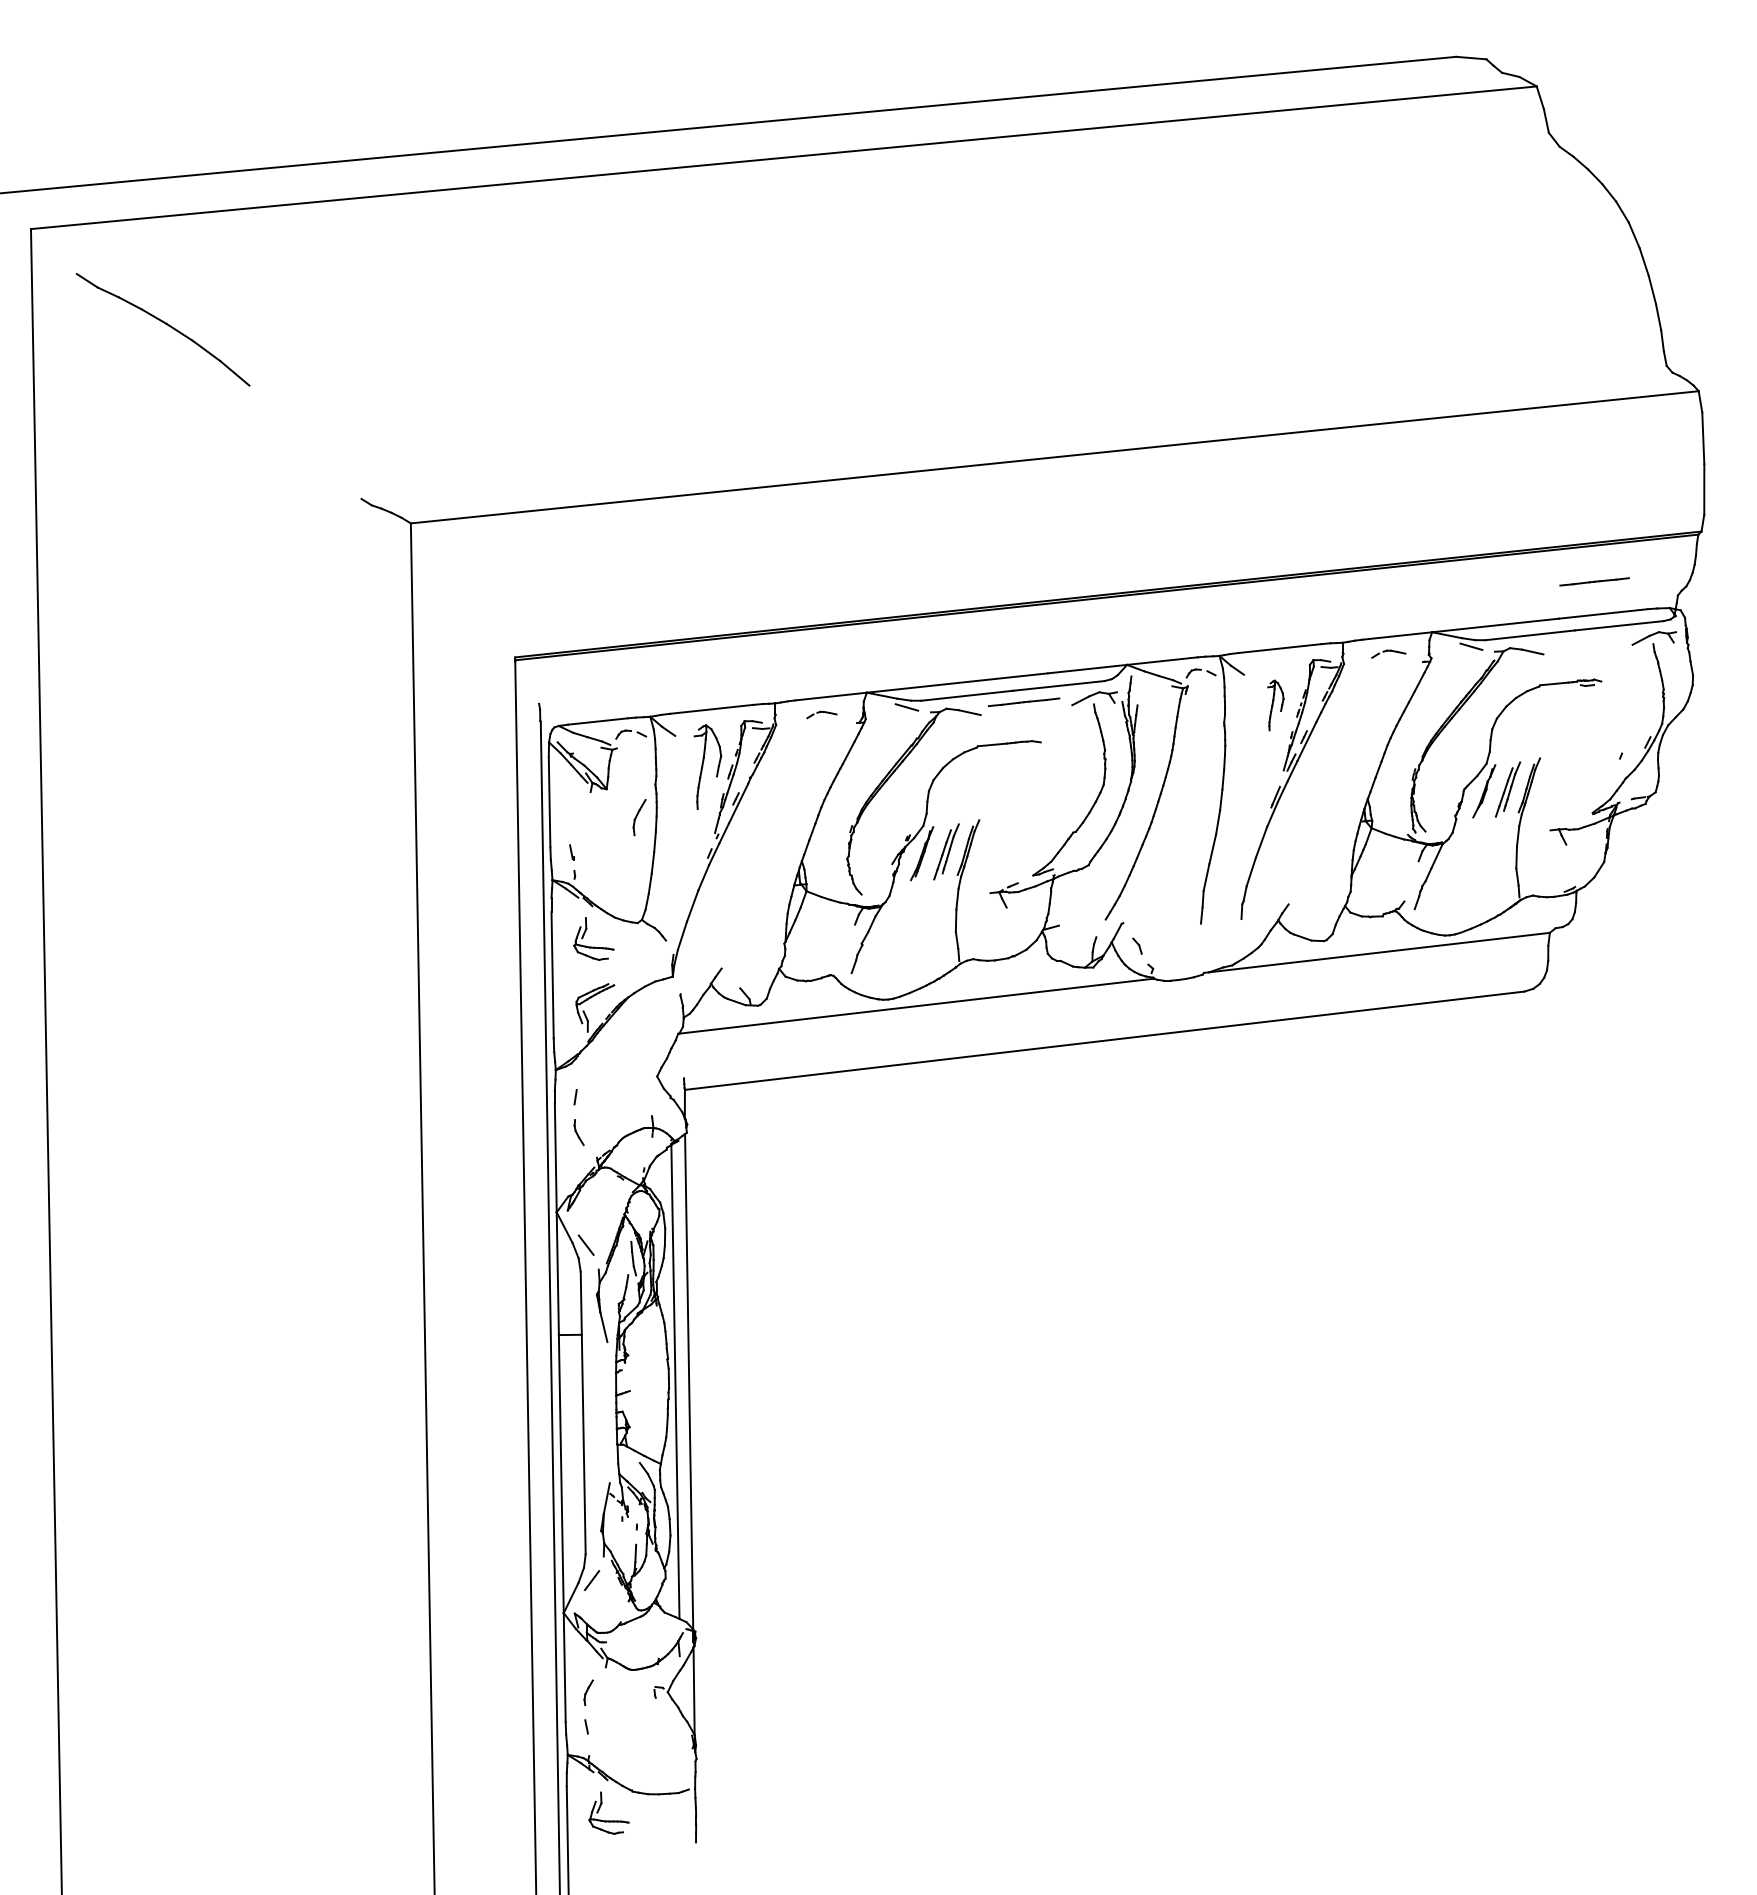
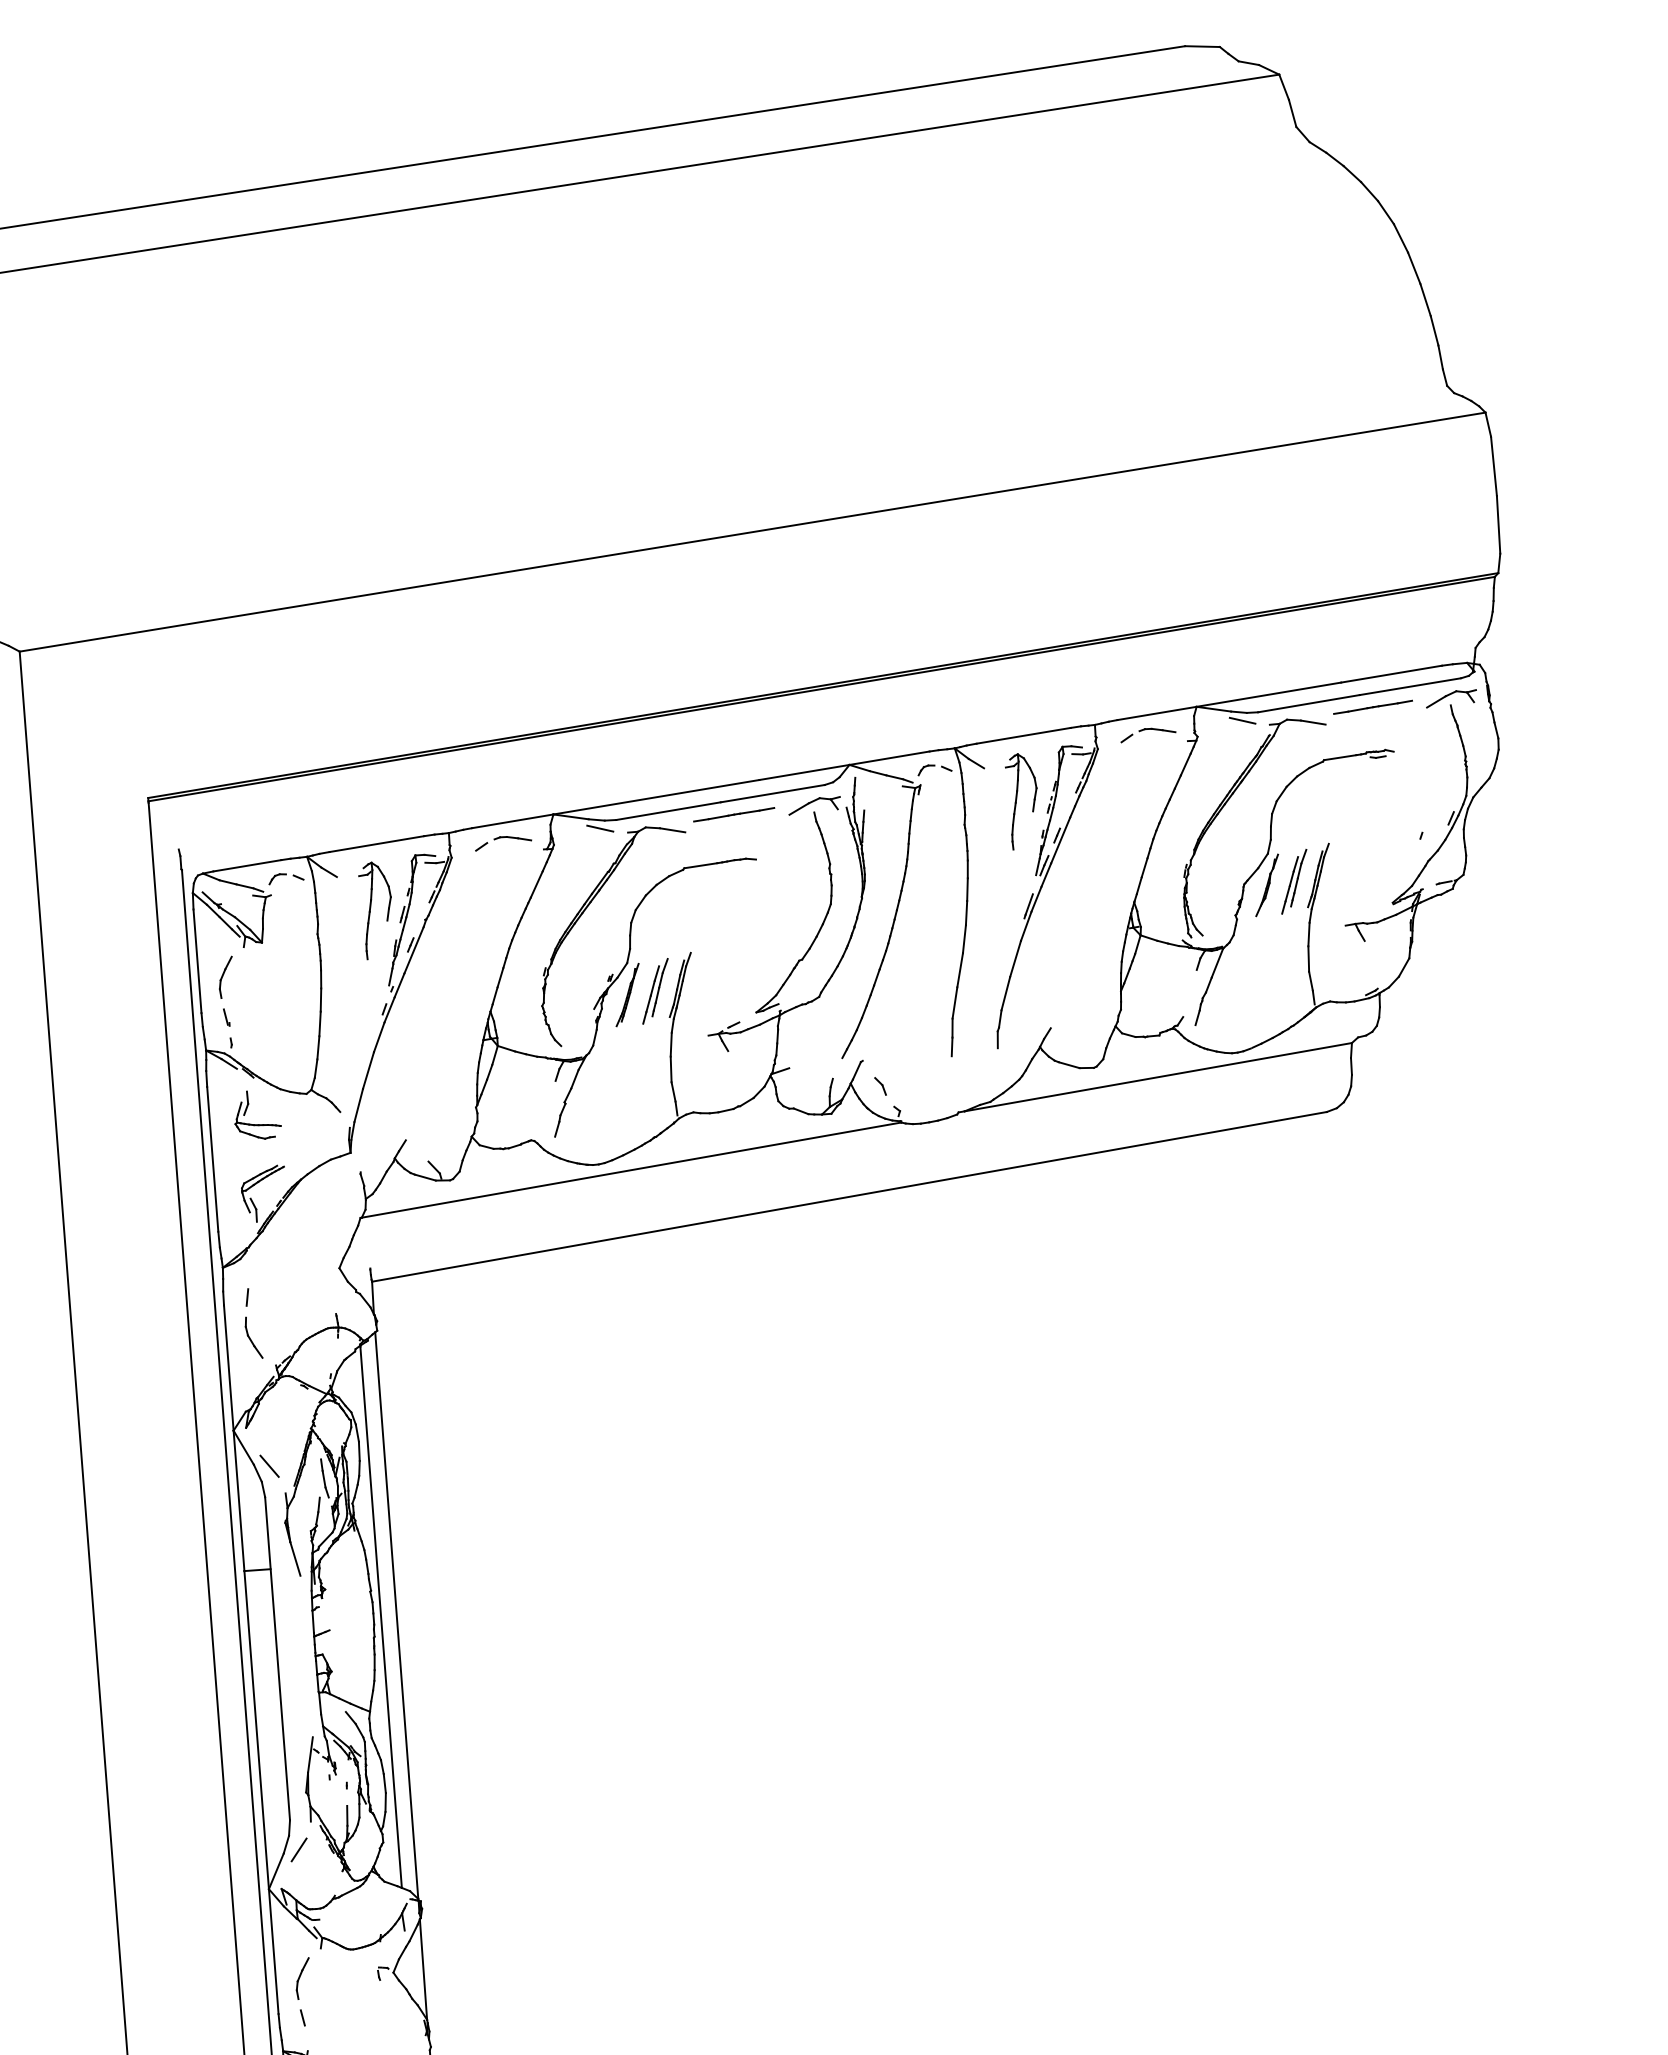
line: (1594, 581) -> (1372, 706), moved
part: (1388, 654) -> (1148, 735), size x1.43
part: (1275, 705) -> (1022, 801), size x1.67
part: (821, 714) -> (502, 842), size x1.67
part: (639, 817) -> (225, 977), moved
part: (578, 1132) -> (253, 1337), size x1.43
part: (588, 1692) -> (302, 1978), size x1.43

